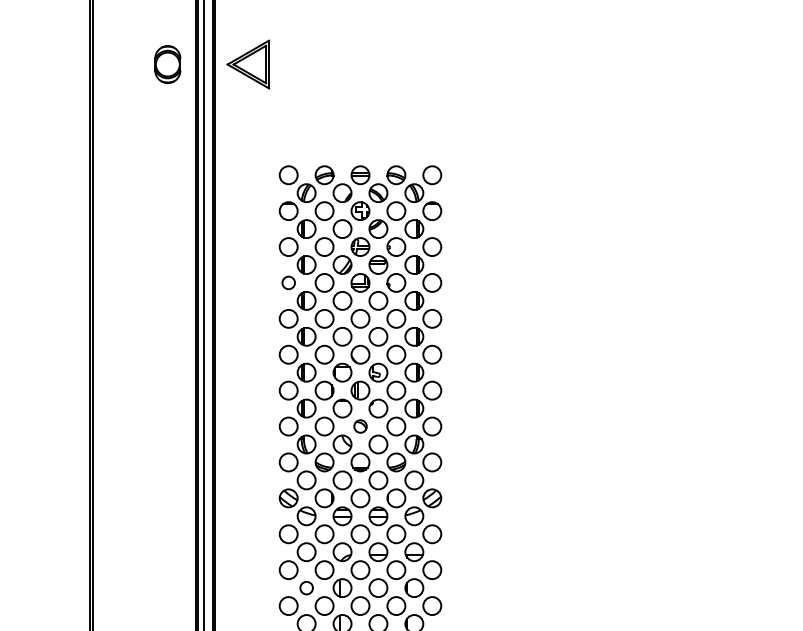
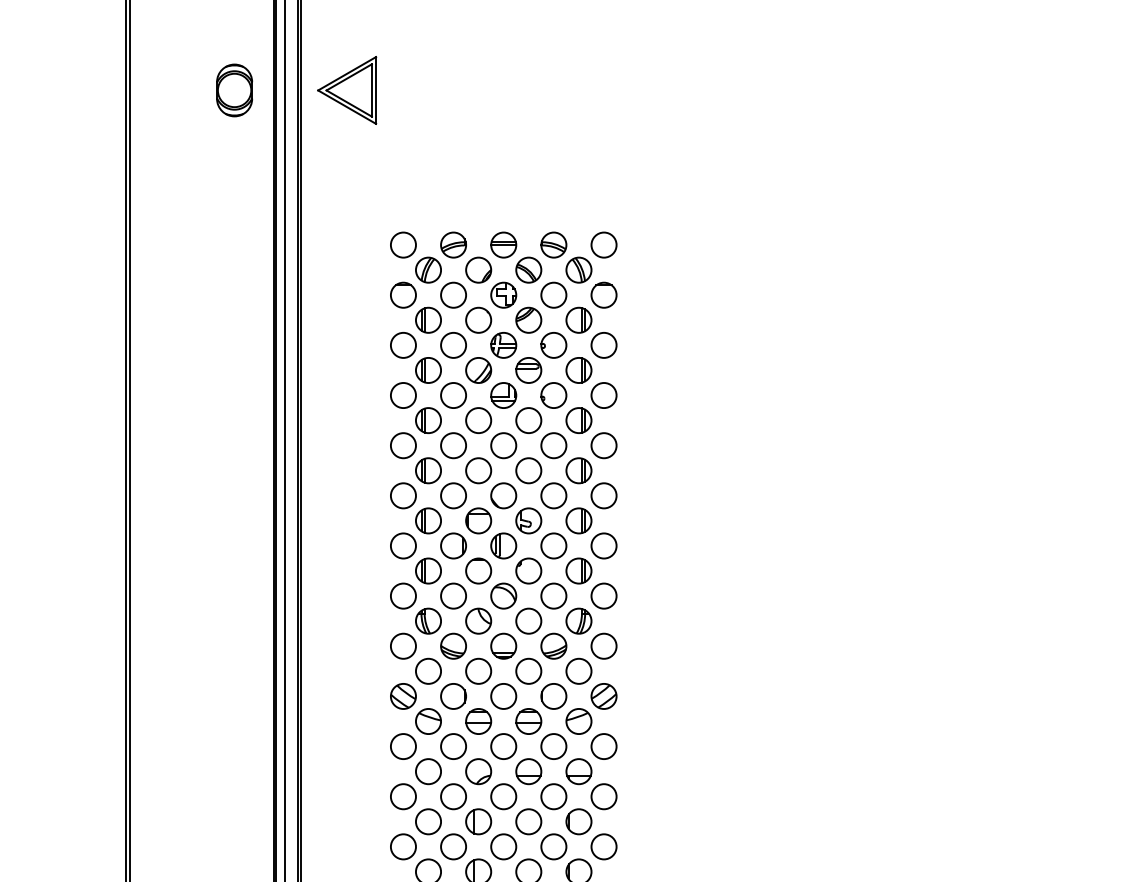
circle: (288, 282) -> (403, 395), size x1.43
part: (360, 426) -> (503, 595), size x1.43
circle: (306, 587) -> (428, 821), size x1.43

